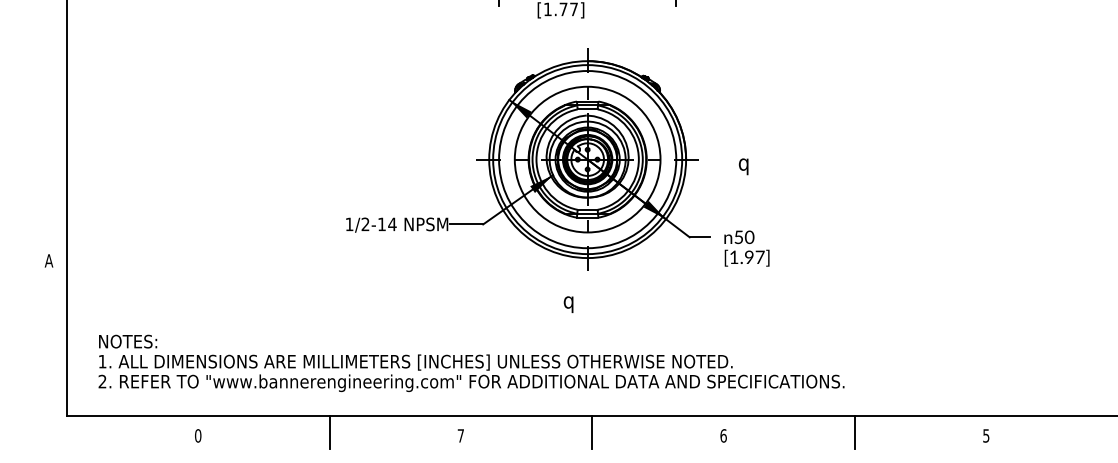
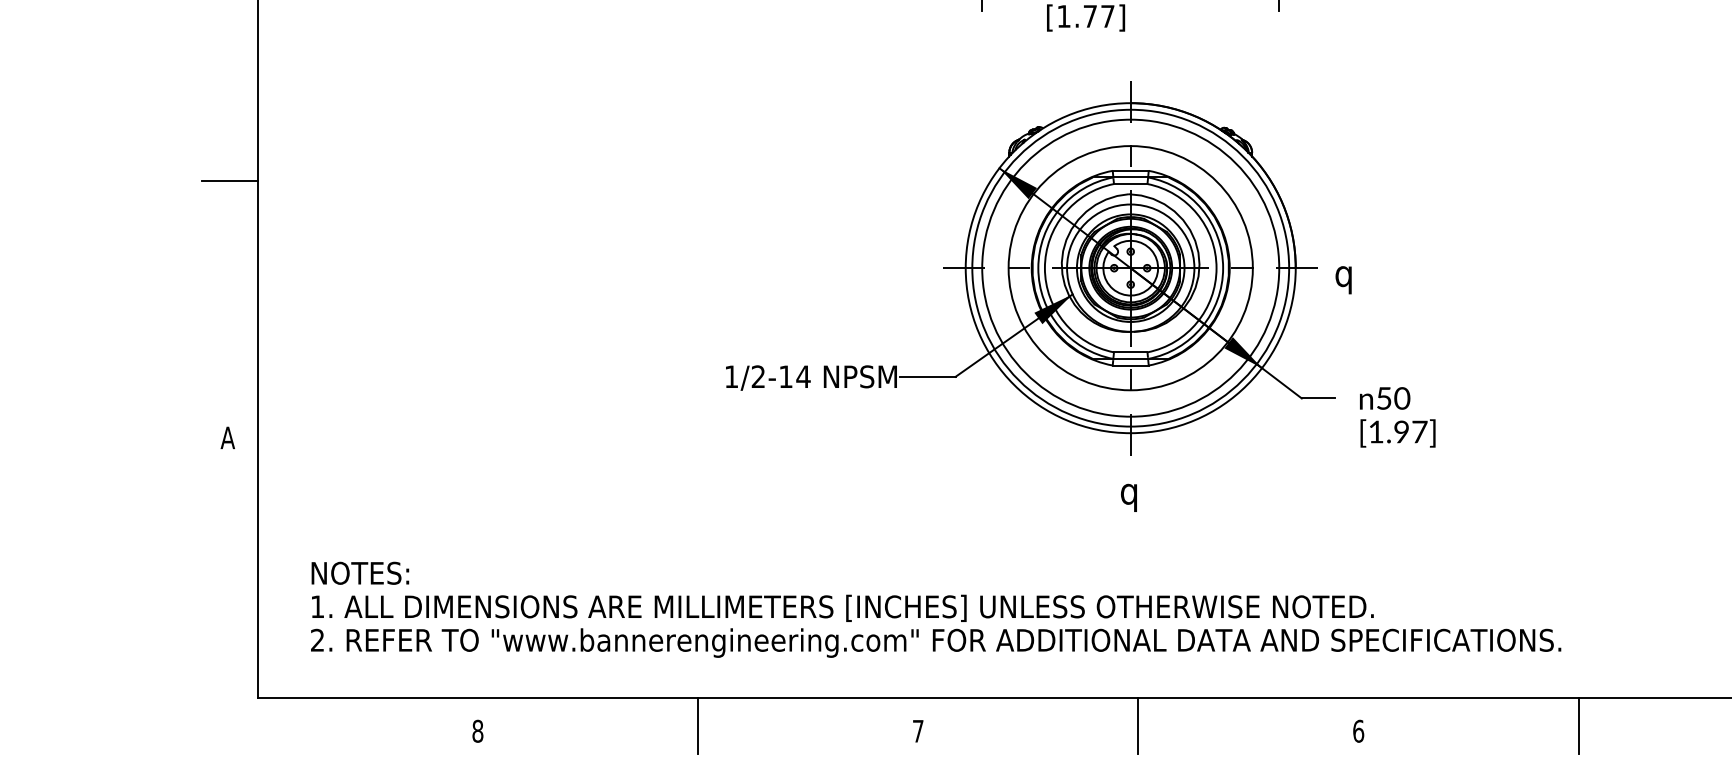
line: (49, 107) -> (228, 180), added
text: (743, 166) -> (1343, 279), moved
text: (568, 304) -> (1128, 497), moved
text: (198, 435) -> (478, 730), 0 -> 8

